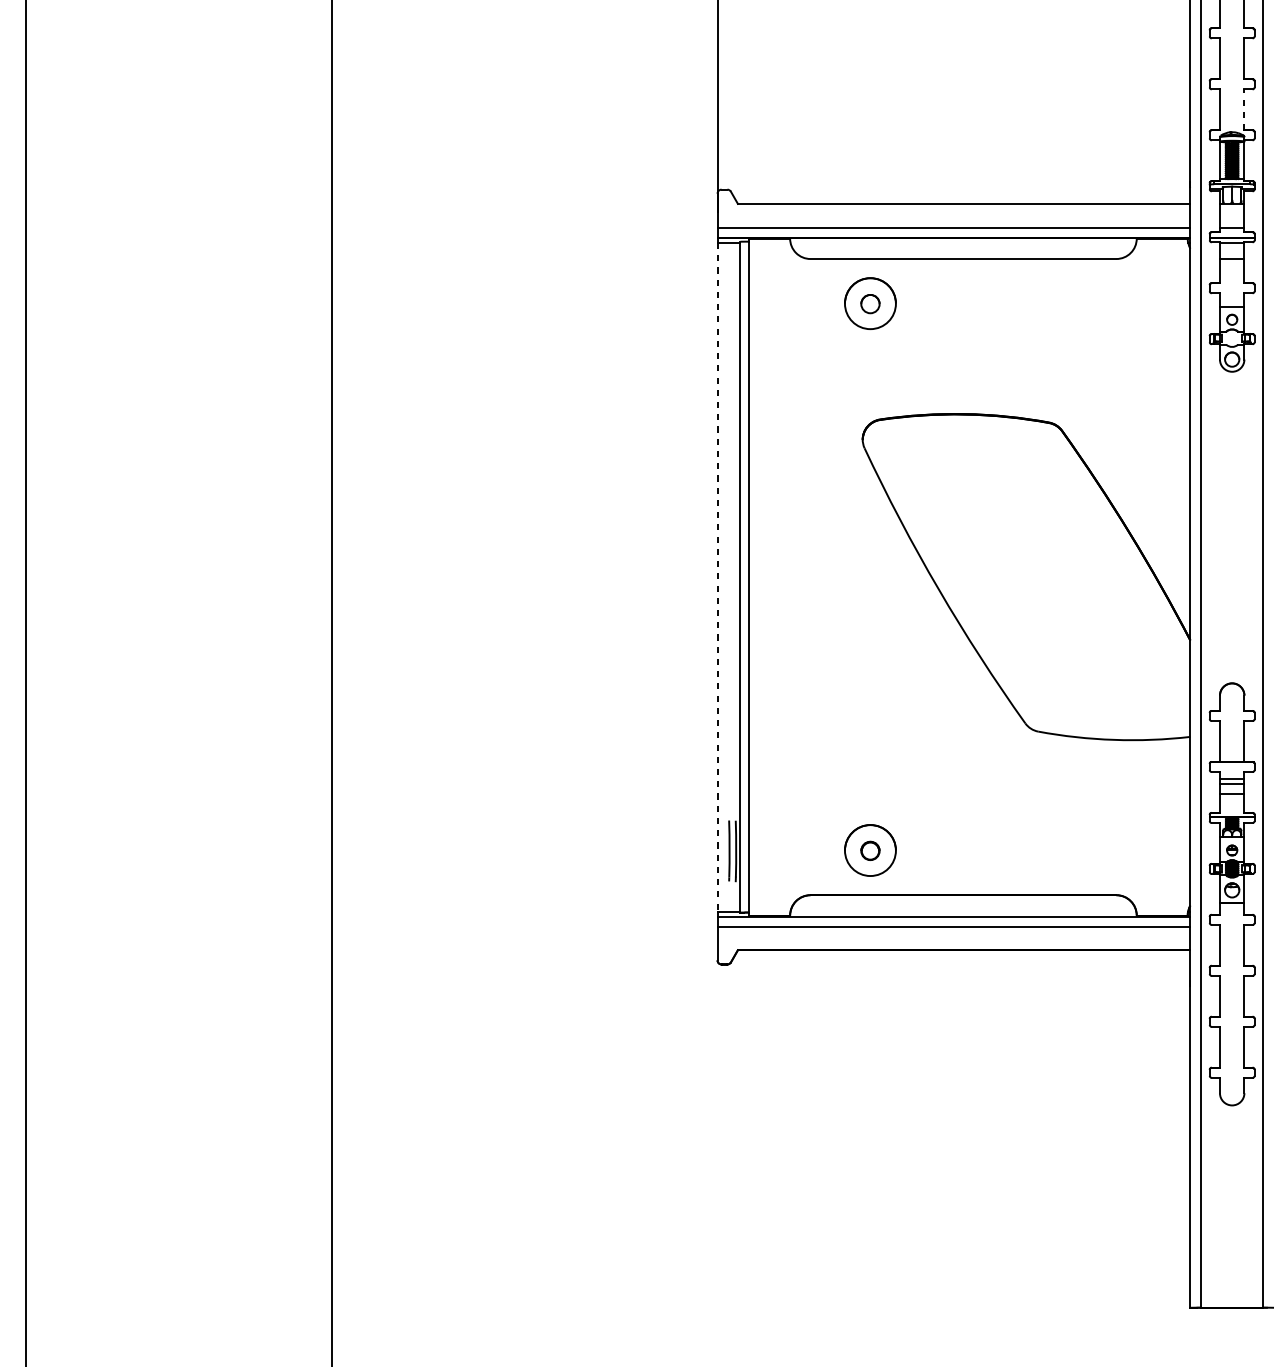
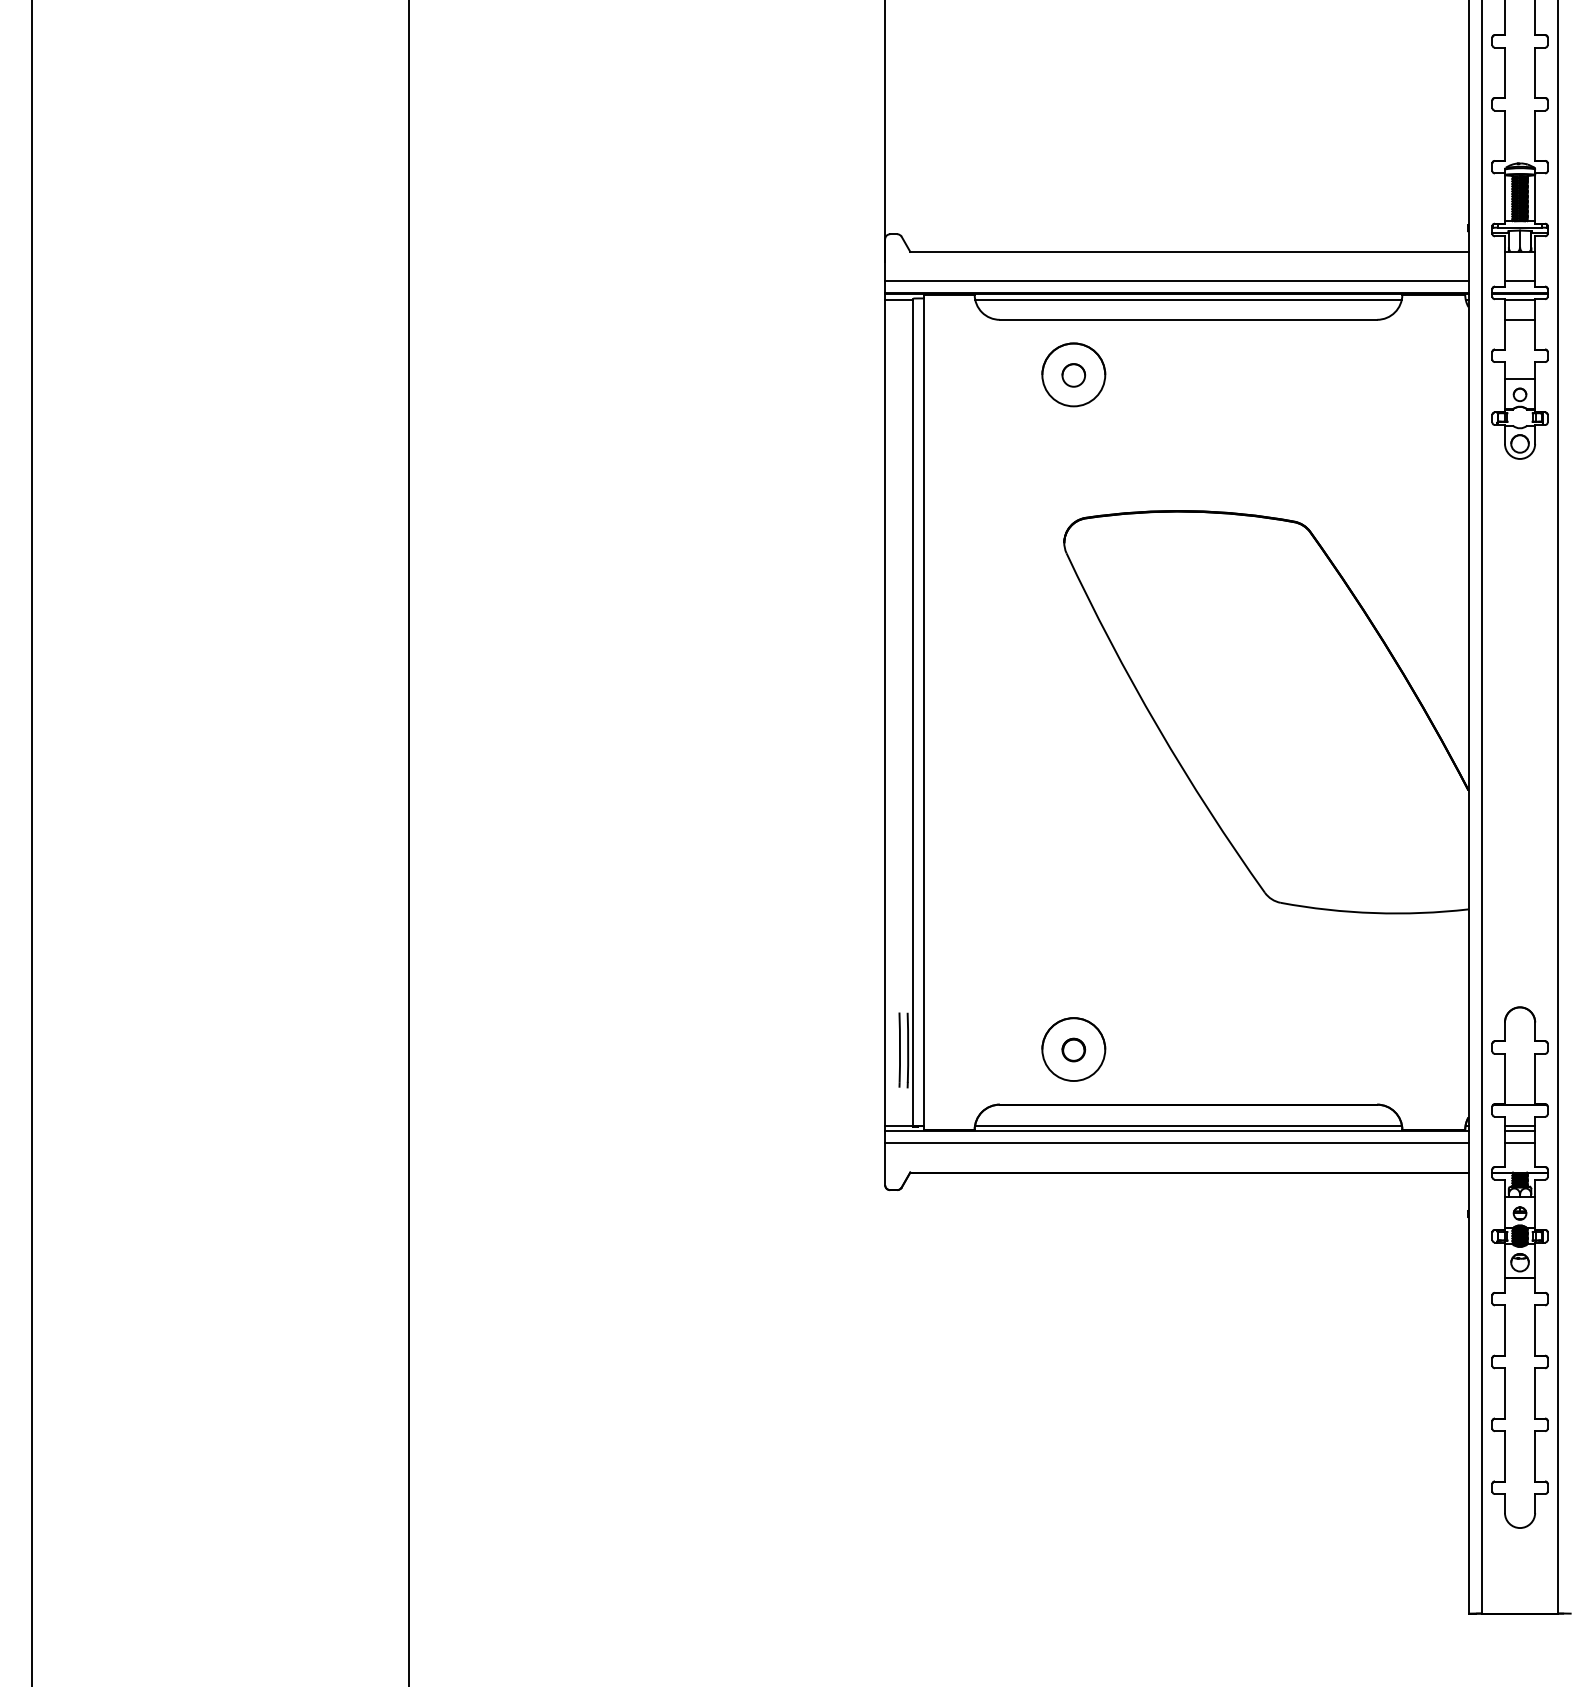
line: (1244, 109) -> (1535, 135), dashed -> solid
line: (963, 243) -> (1188, 300), added
line: (717, 577) -> (885, 712), dashed -> solid
part: (1231, 894) -> (1519, 1267), moved
line: (963, 912) -> (1188, 1125), added

